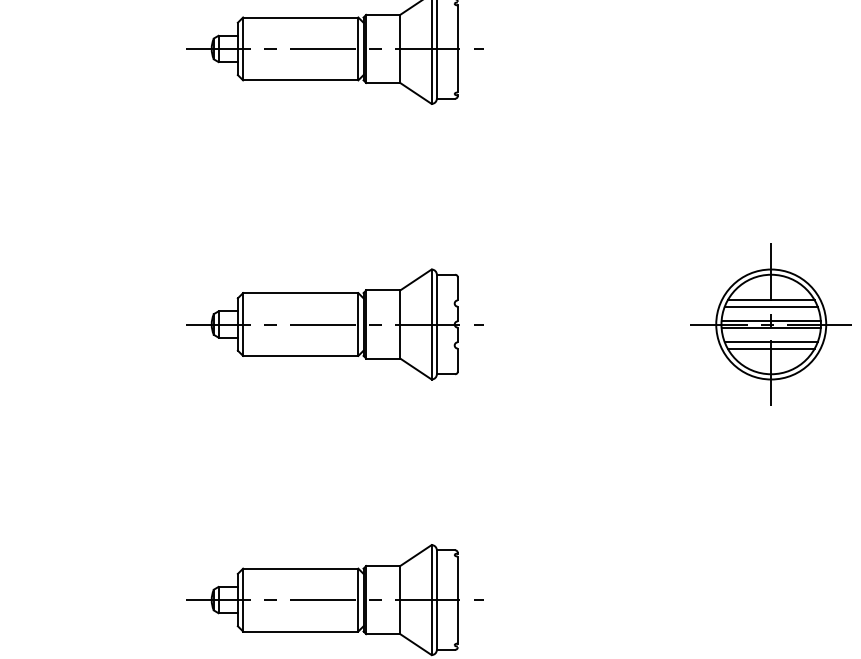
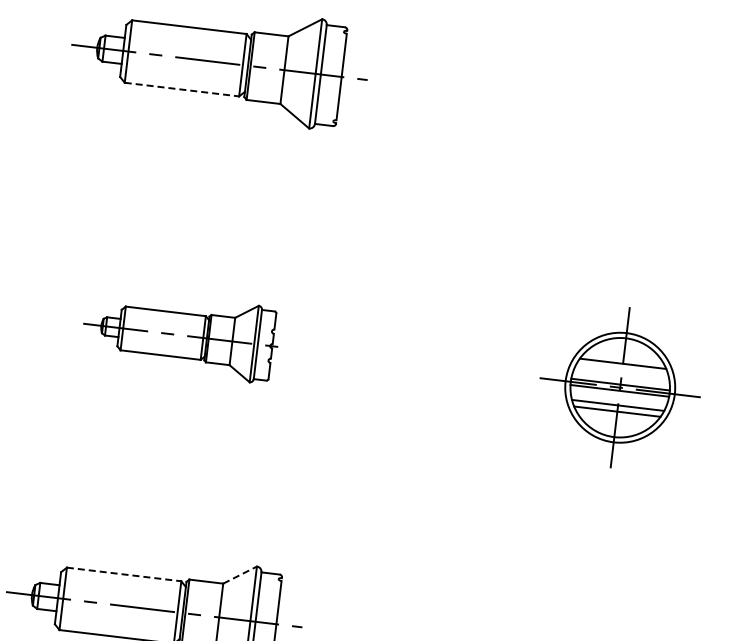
line: (300, 80) -> (181, 89), solid -> dashed
line: (770, 306) -> (621, 369), removed
part: (334, 324) -> (186, 336), size x0.7
line: (415, 555) -> (239, 574), solid -> dashed
line: (300, 568) -> (123, 574), solid -> dashed

